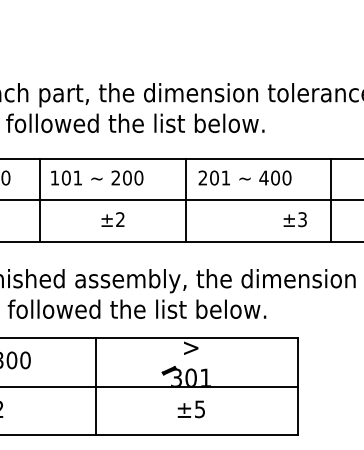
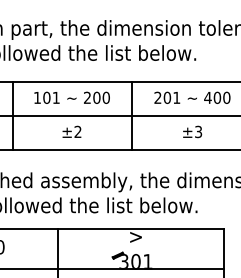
text: (97, 177) -> (72, 97), moved
text: (244, 177) -> (191, 97), moved
text: (294, 219) -> (191, 131), moved

